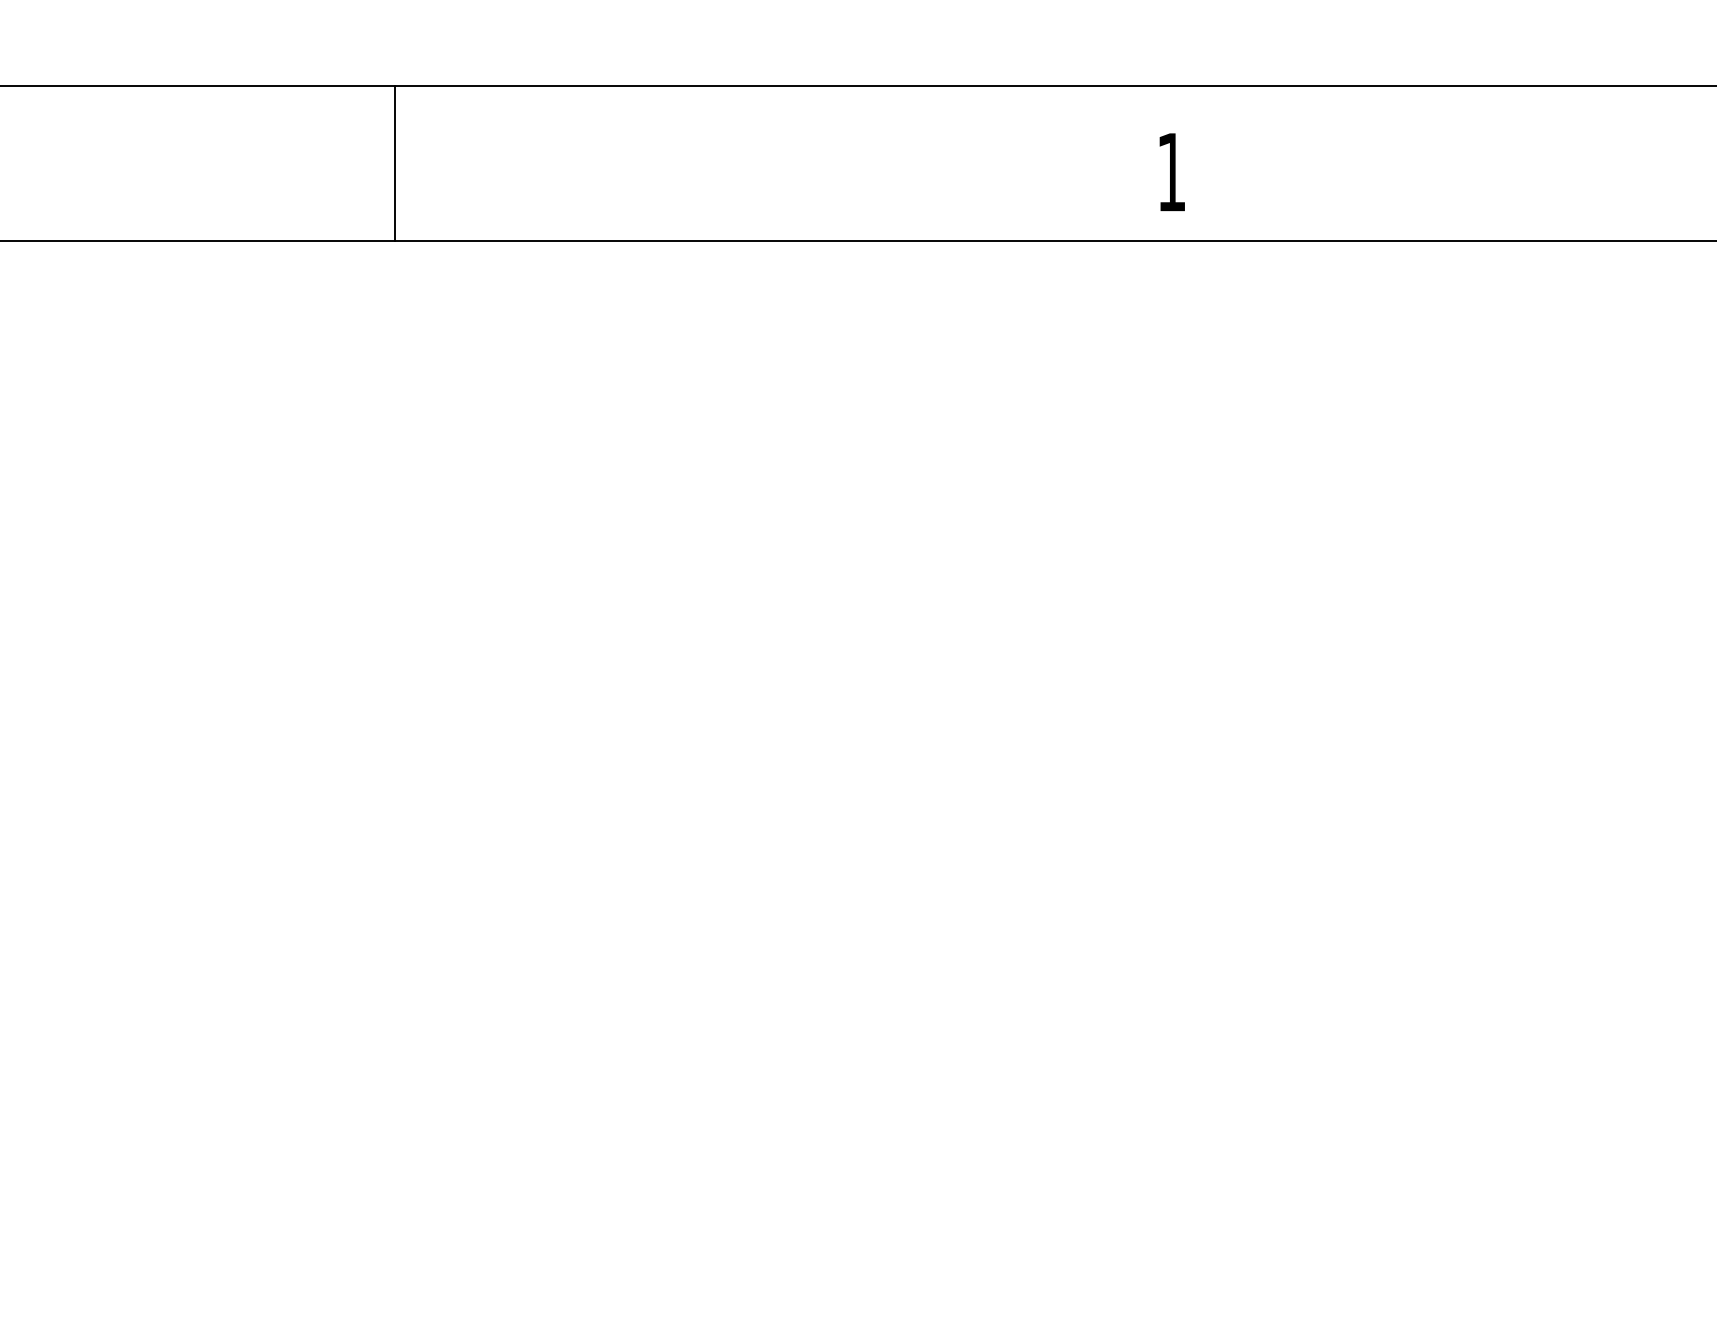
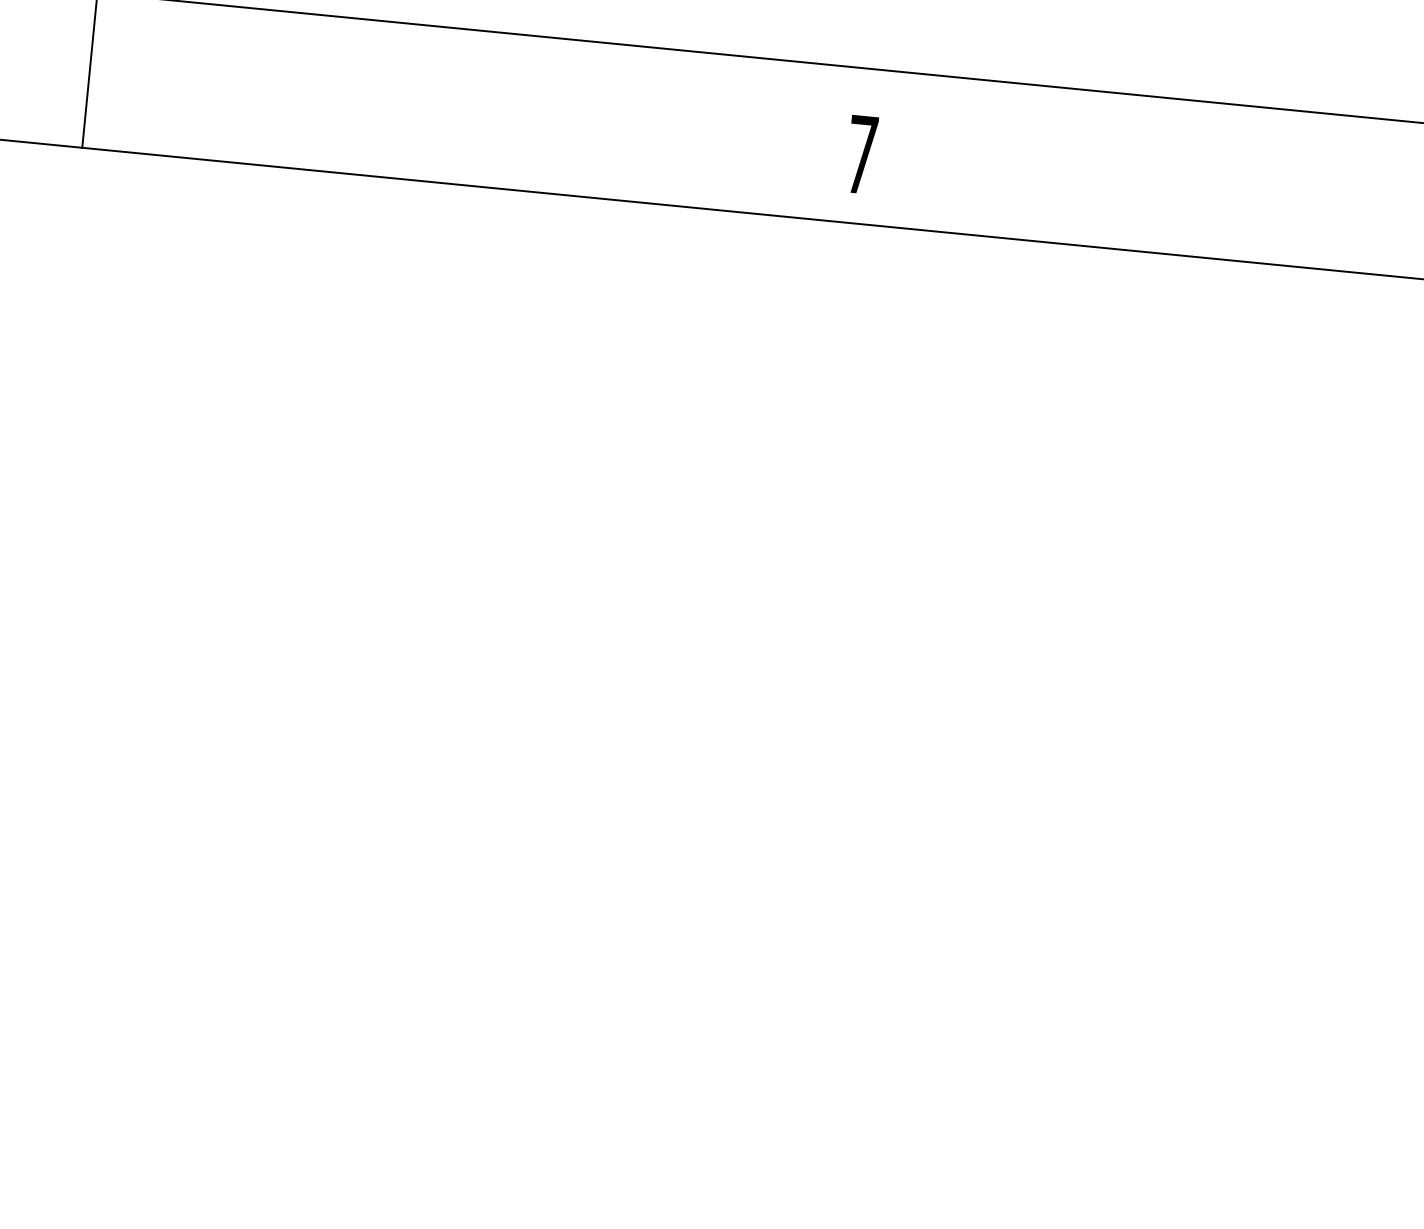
text: (1171, 172) -> (861, 155), 1 -> 7

